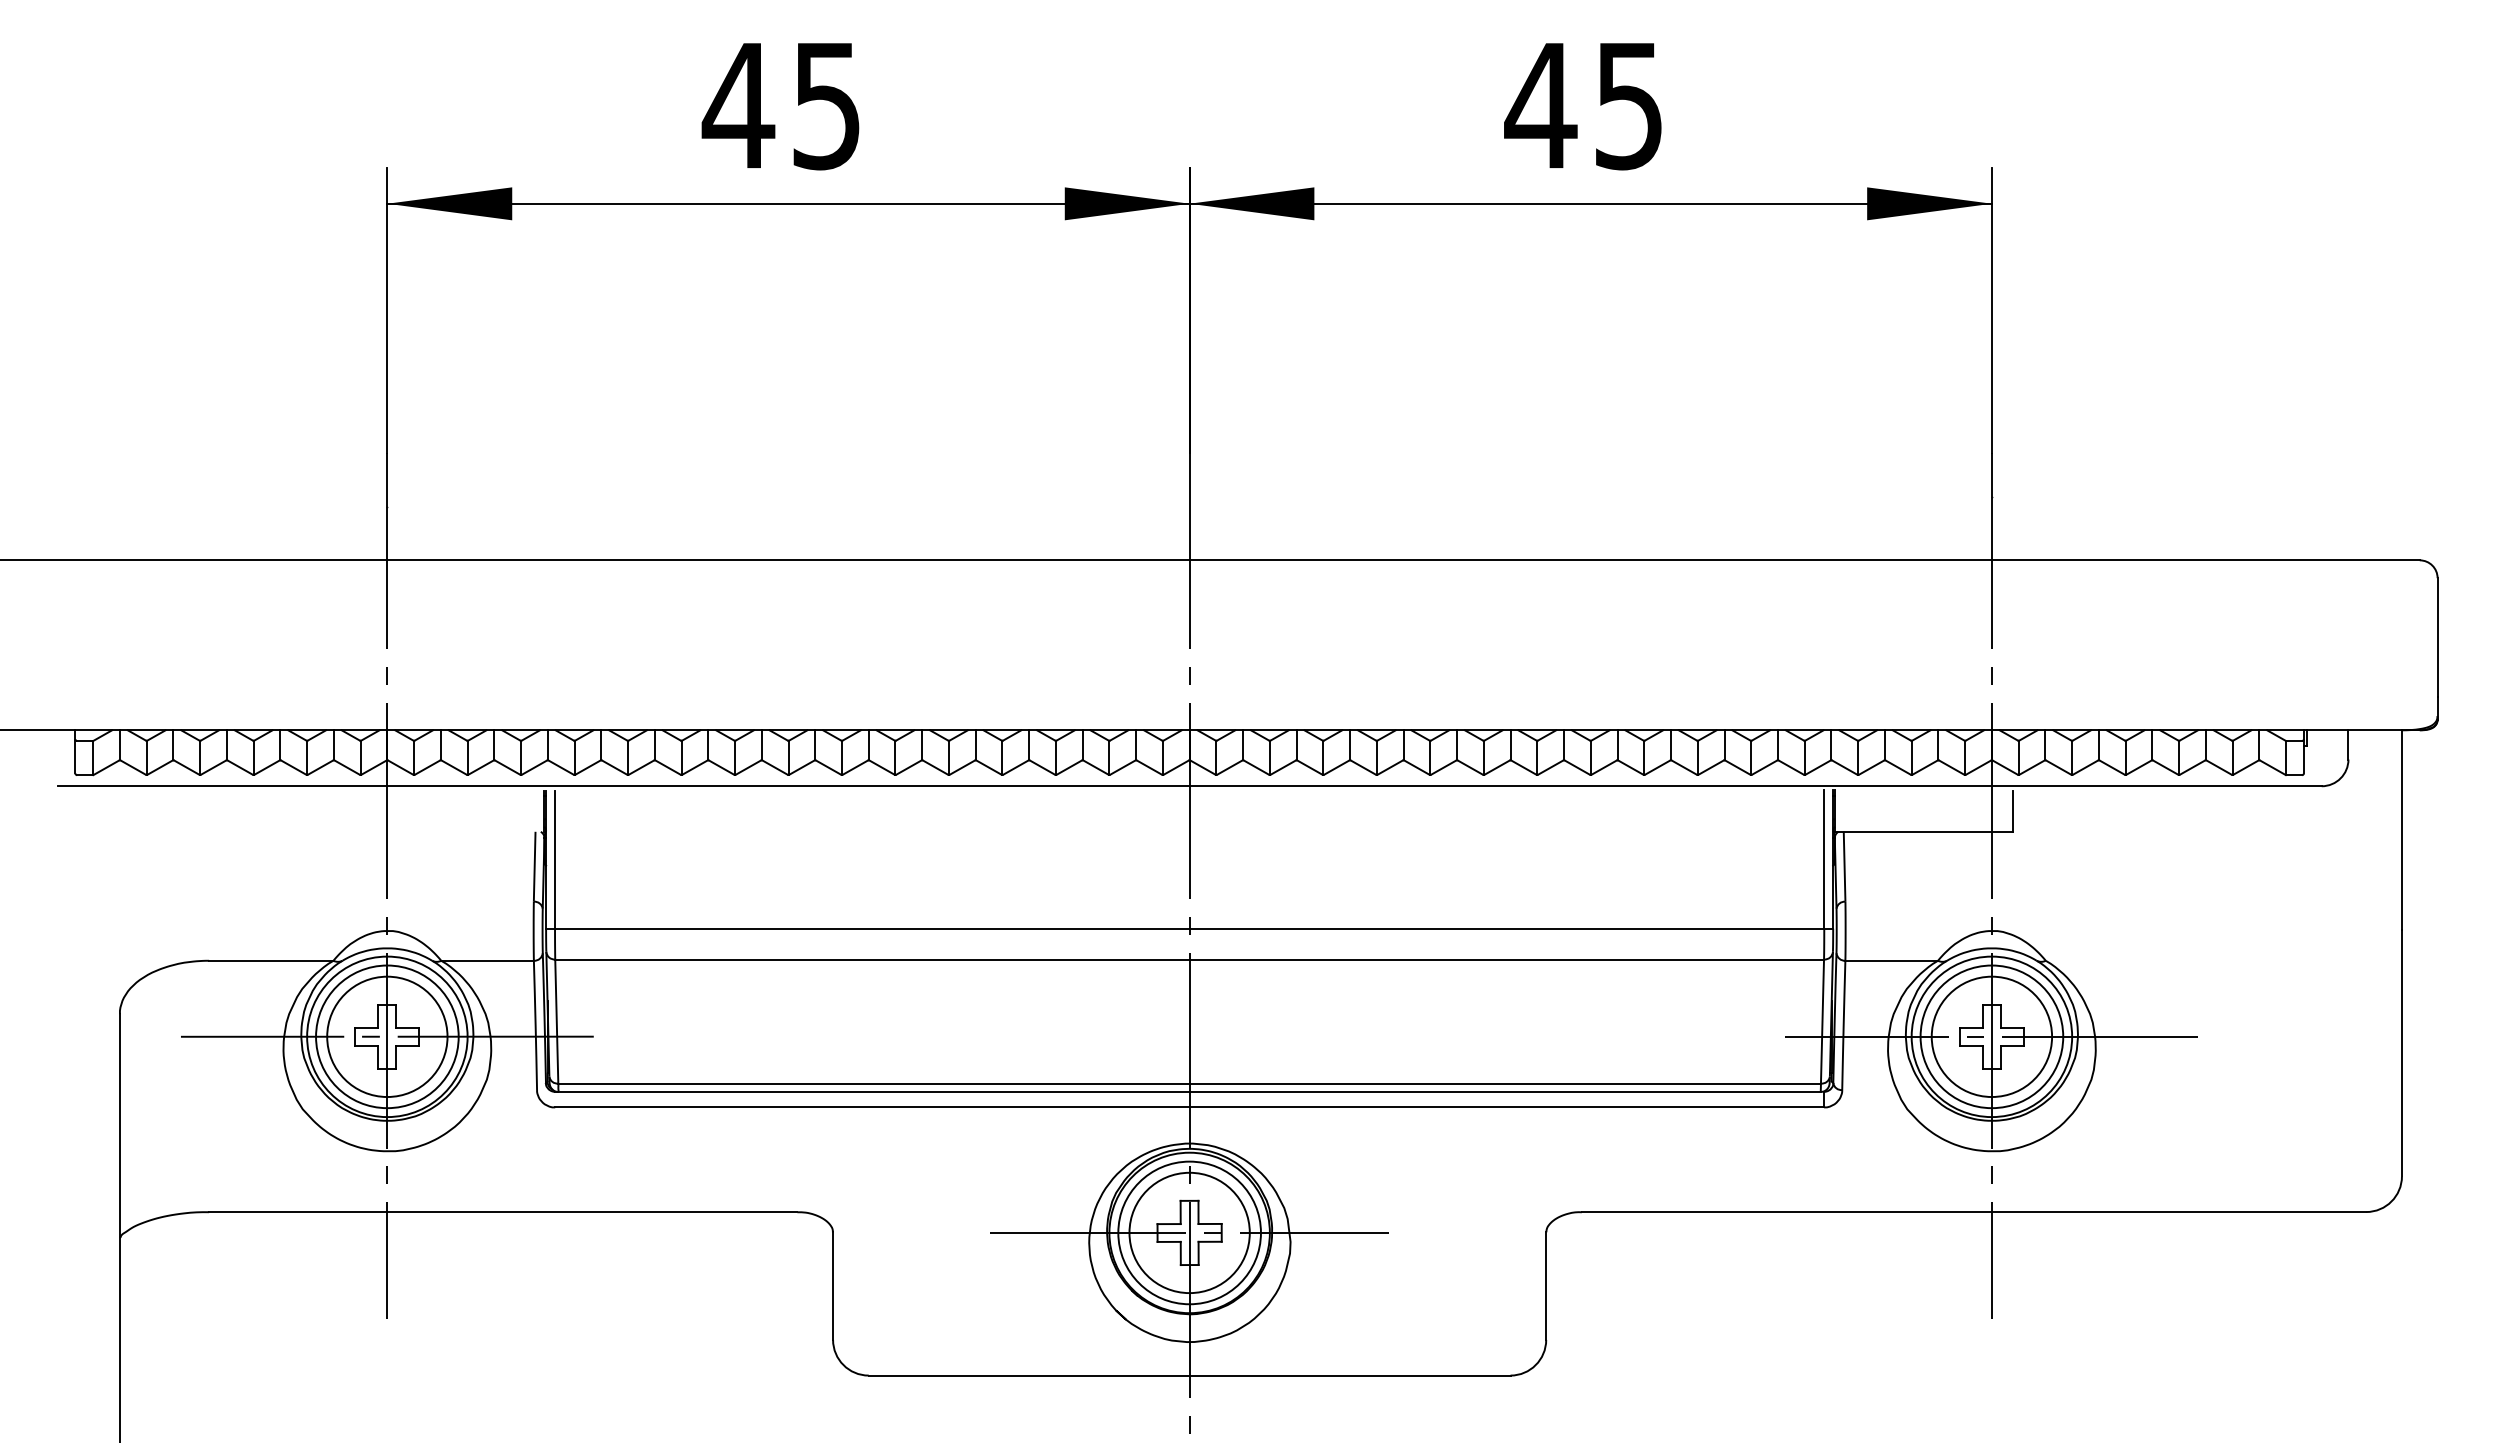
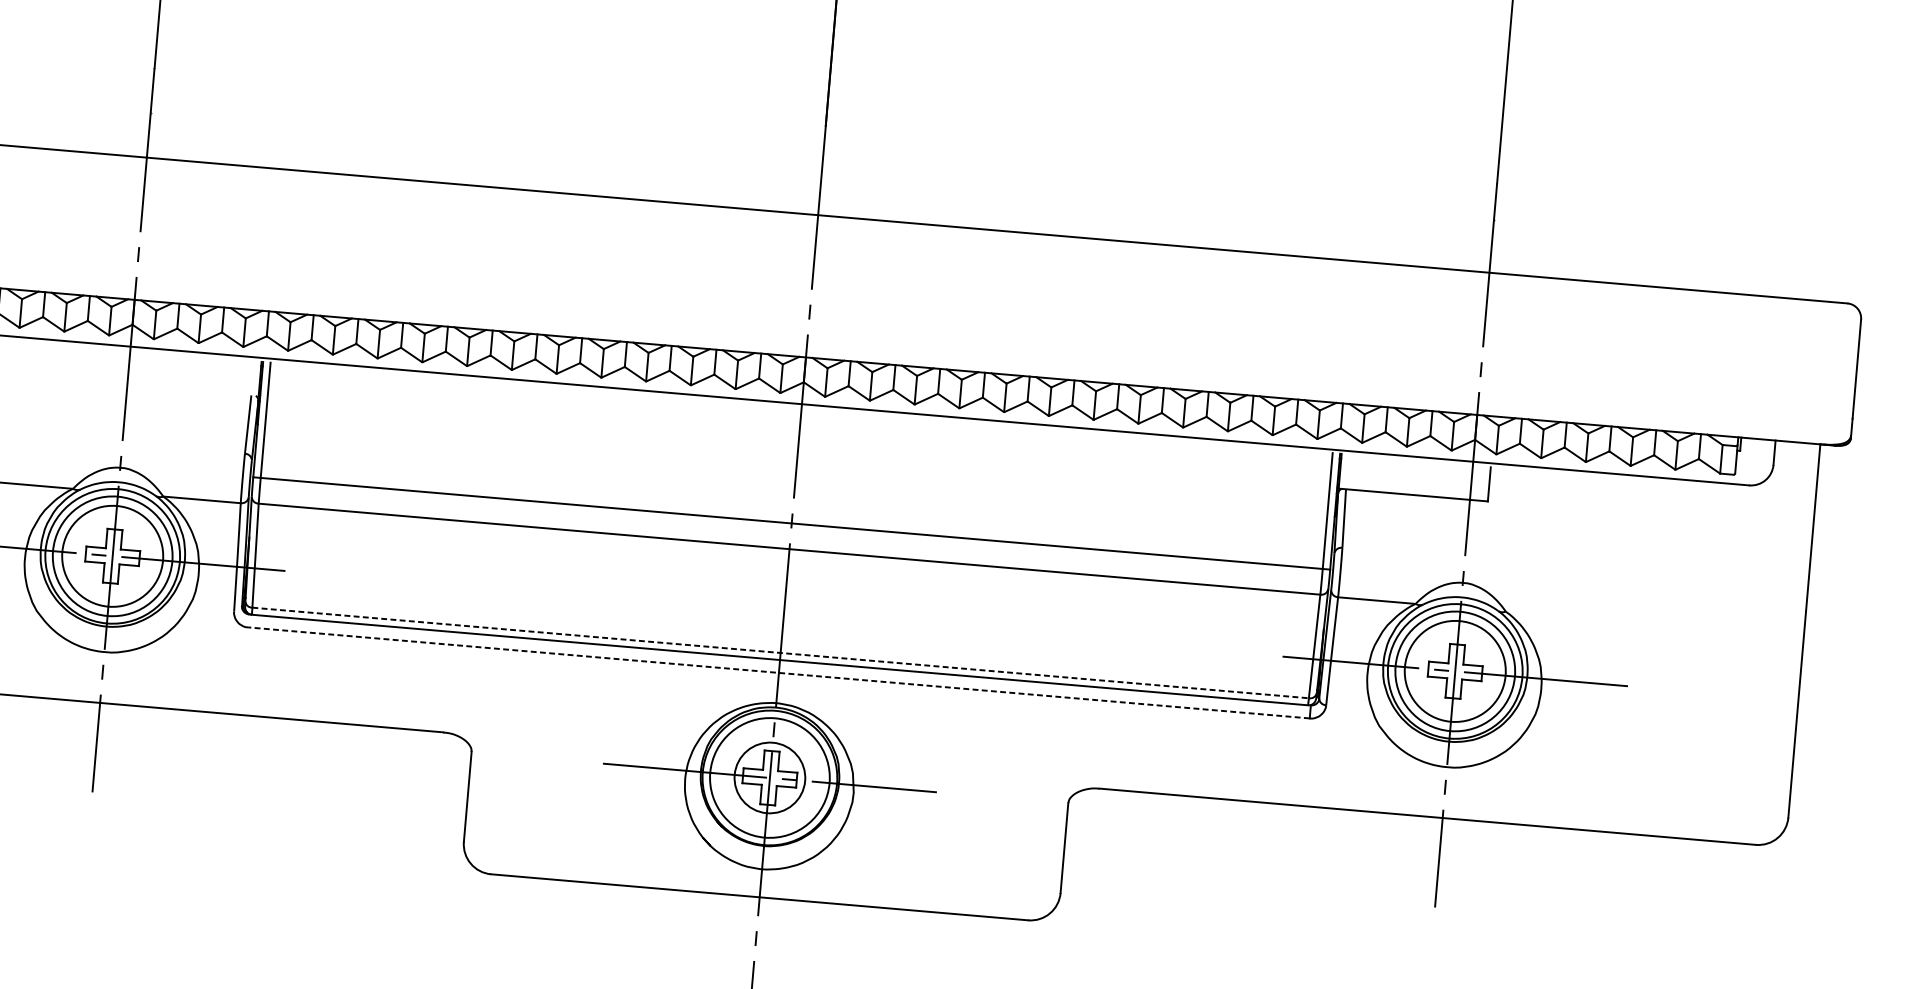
line: (1190, 1083) -> (781, 652), solid -> dashed
line: (1189, 1107) -> (778, 672), solid -> dashed
circle: (1189, 1232) -> (769, 777), size x0.7

